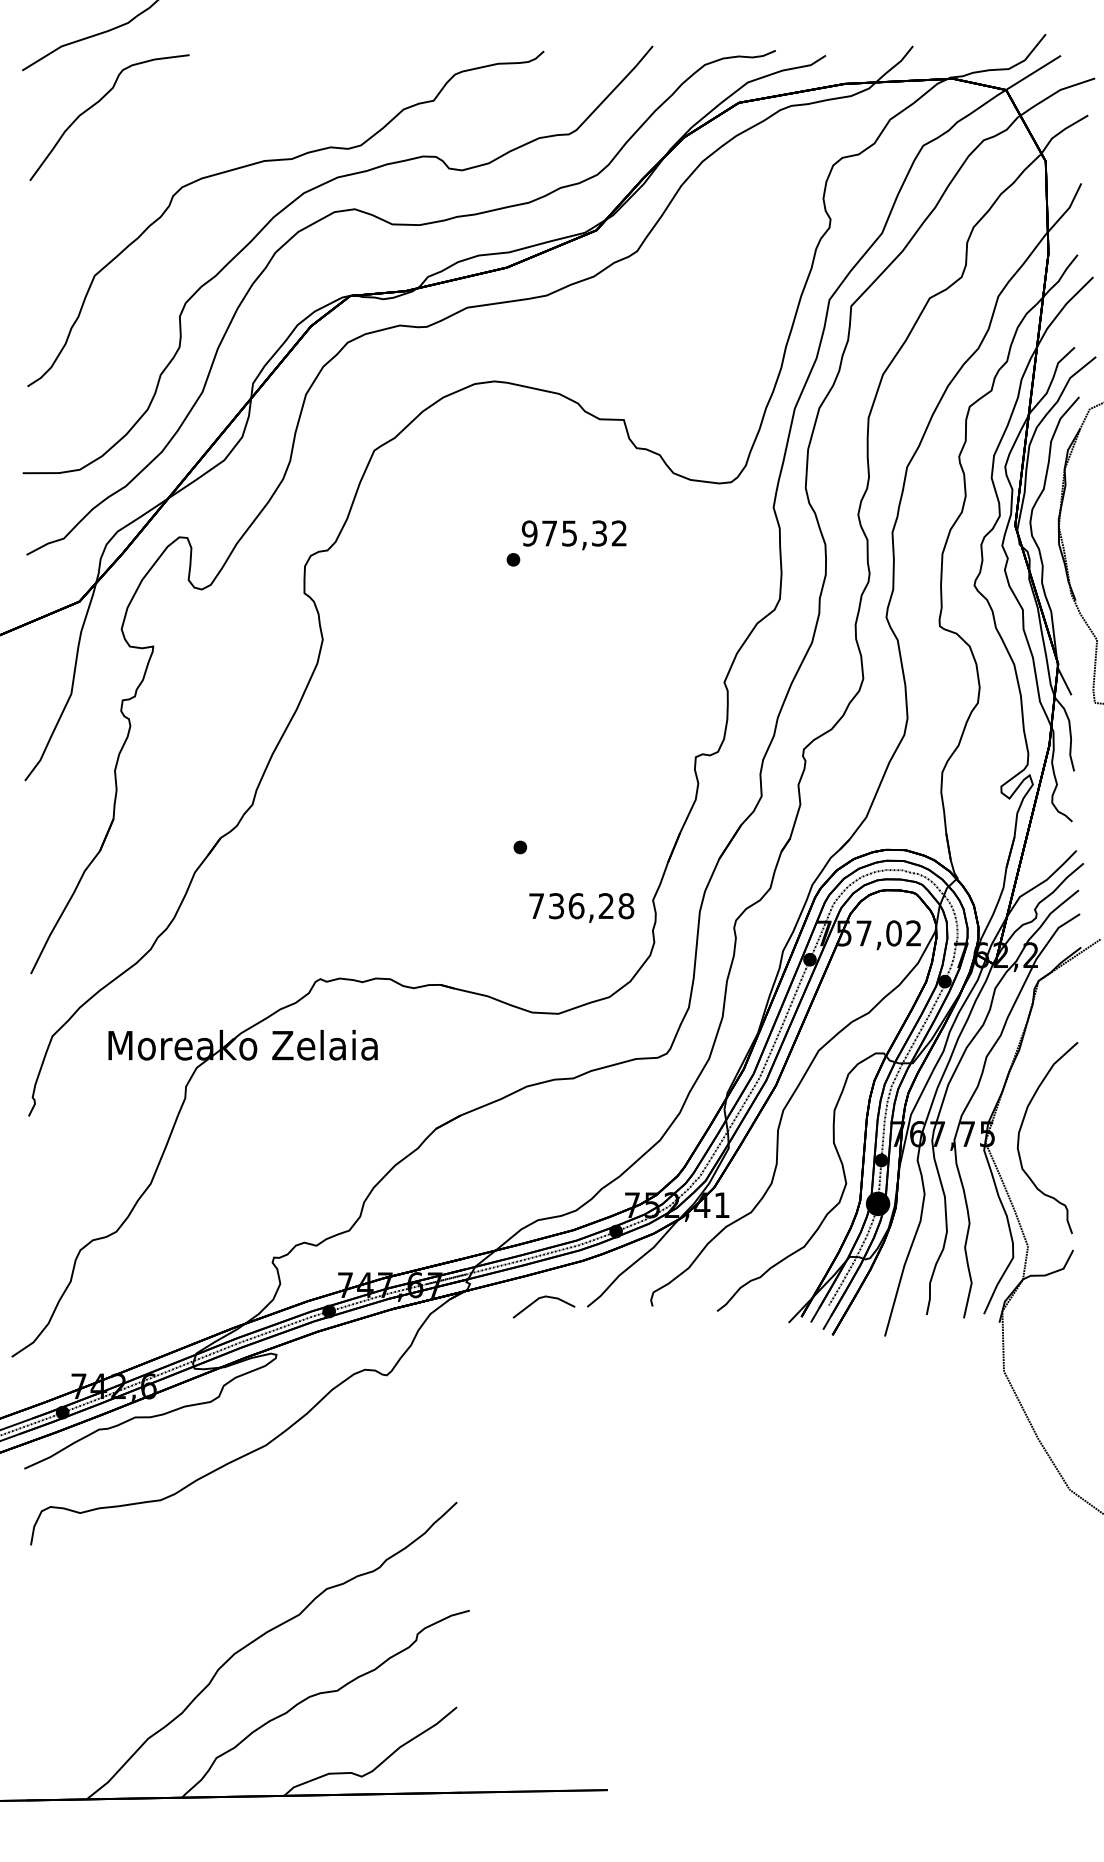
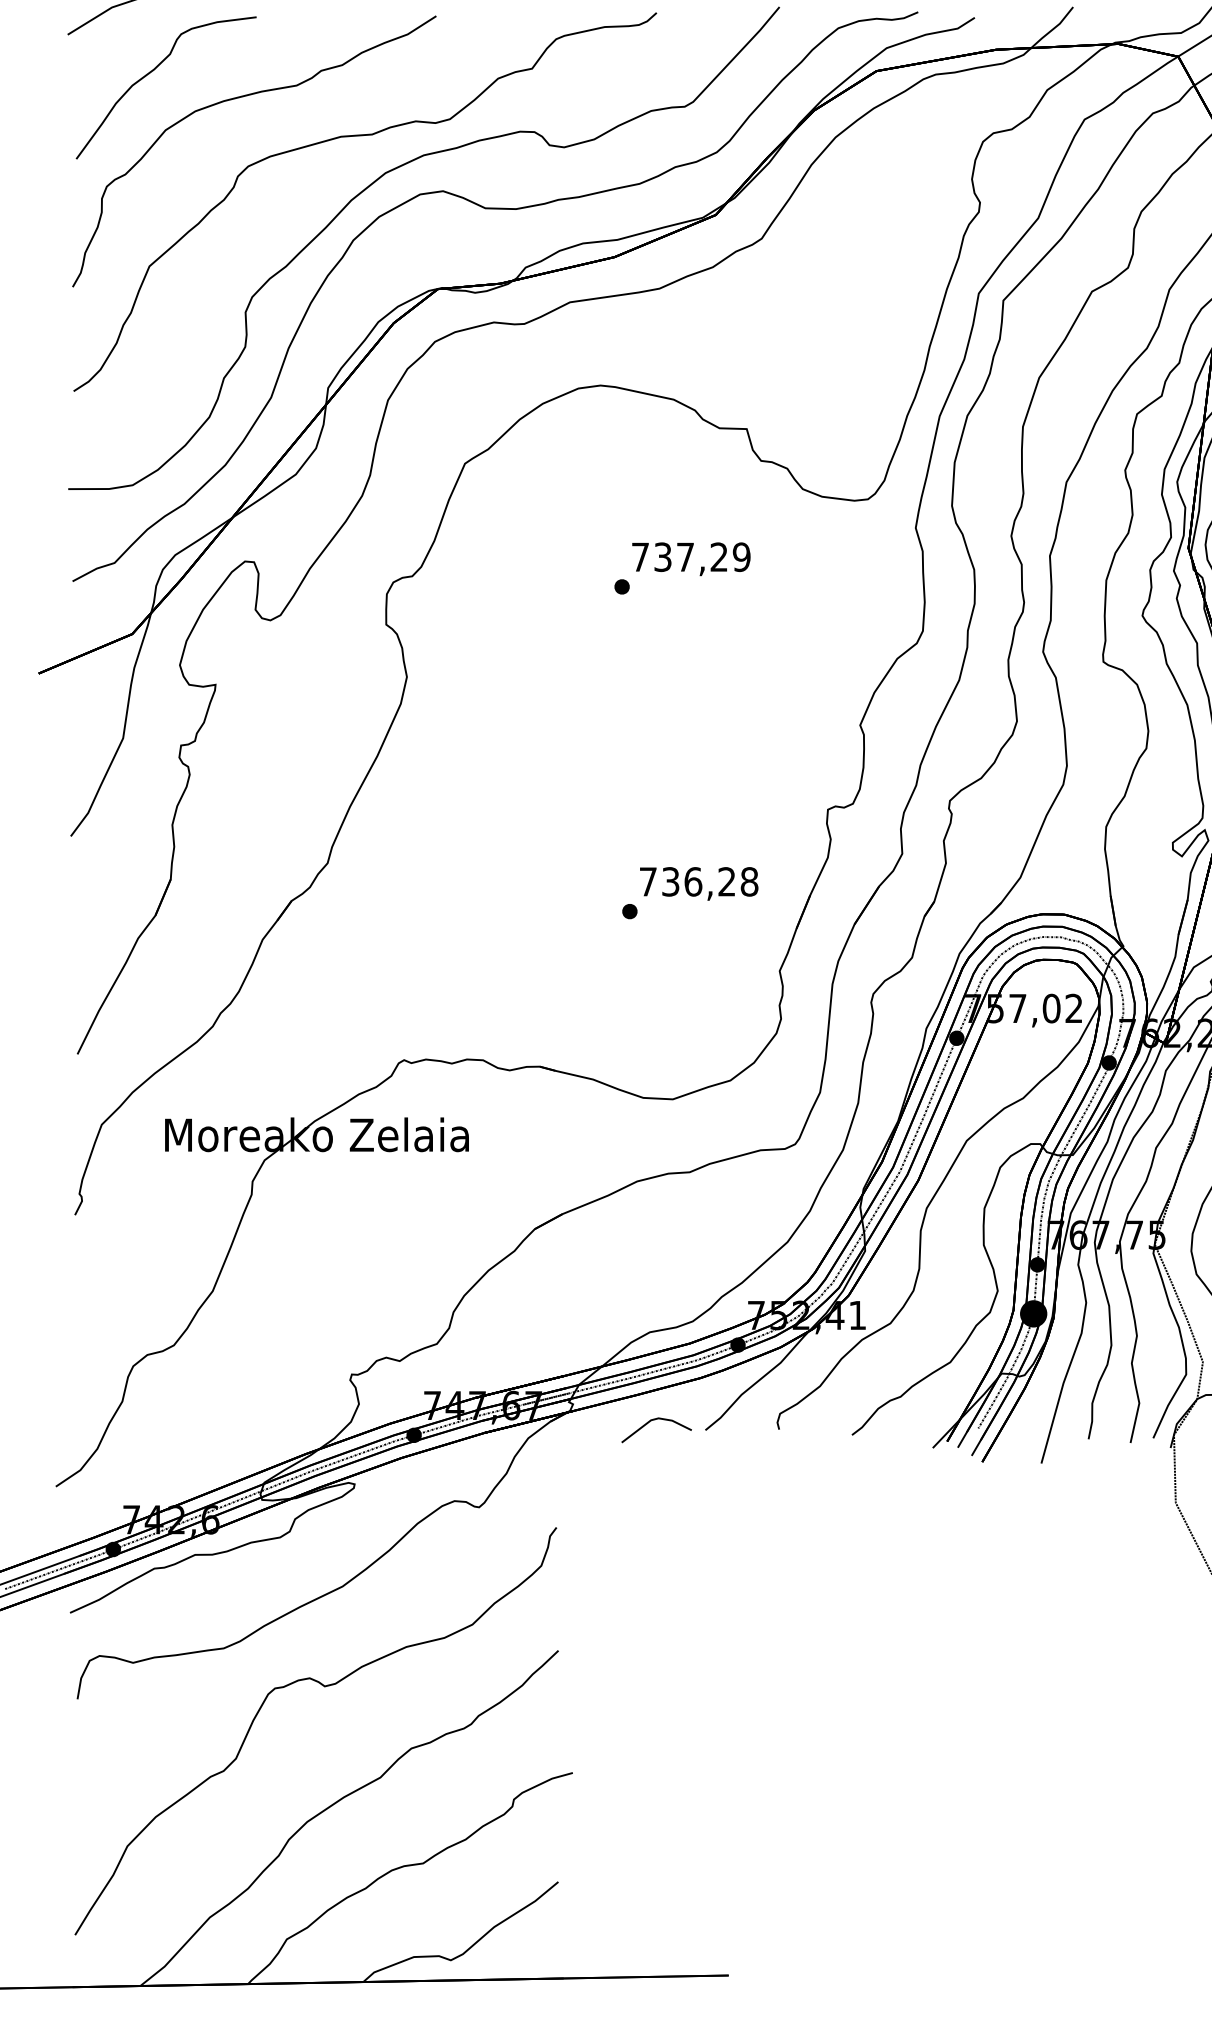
curve: (177, 126) -> (242, 97), added
text: (574, 533) -> (691, 557), 975,32 -> 737,29
text: (581, 907) -> (698, 883), moved
part: (249, 1534) -> (324, 1687), added

